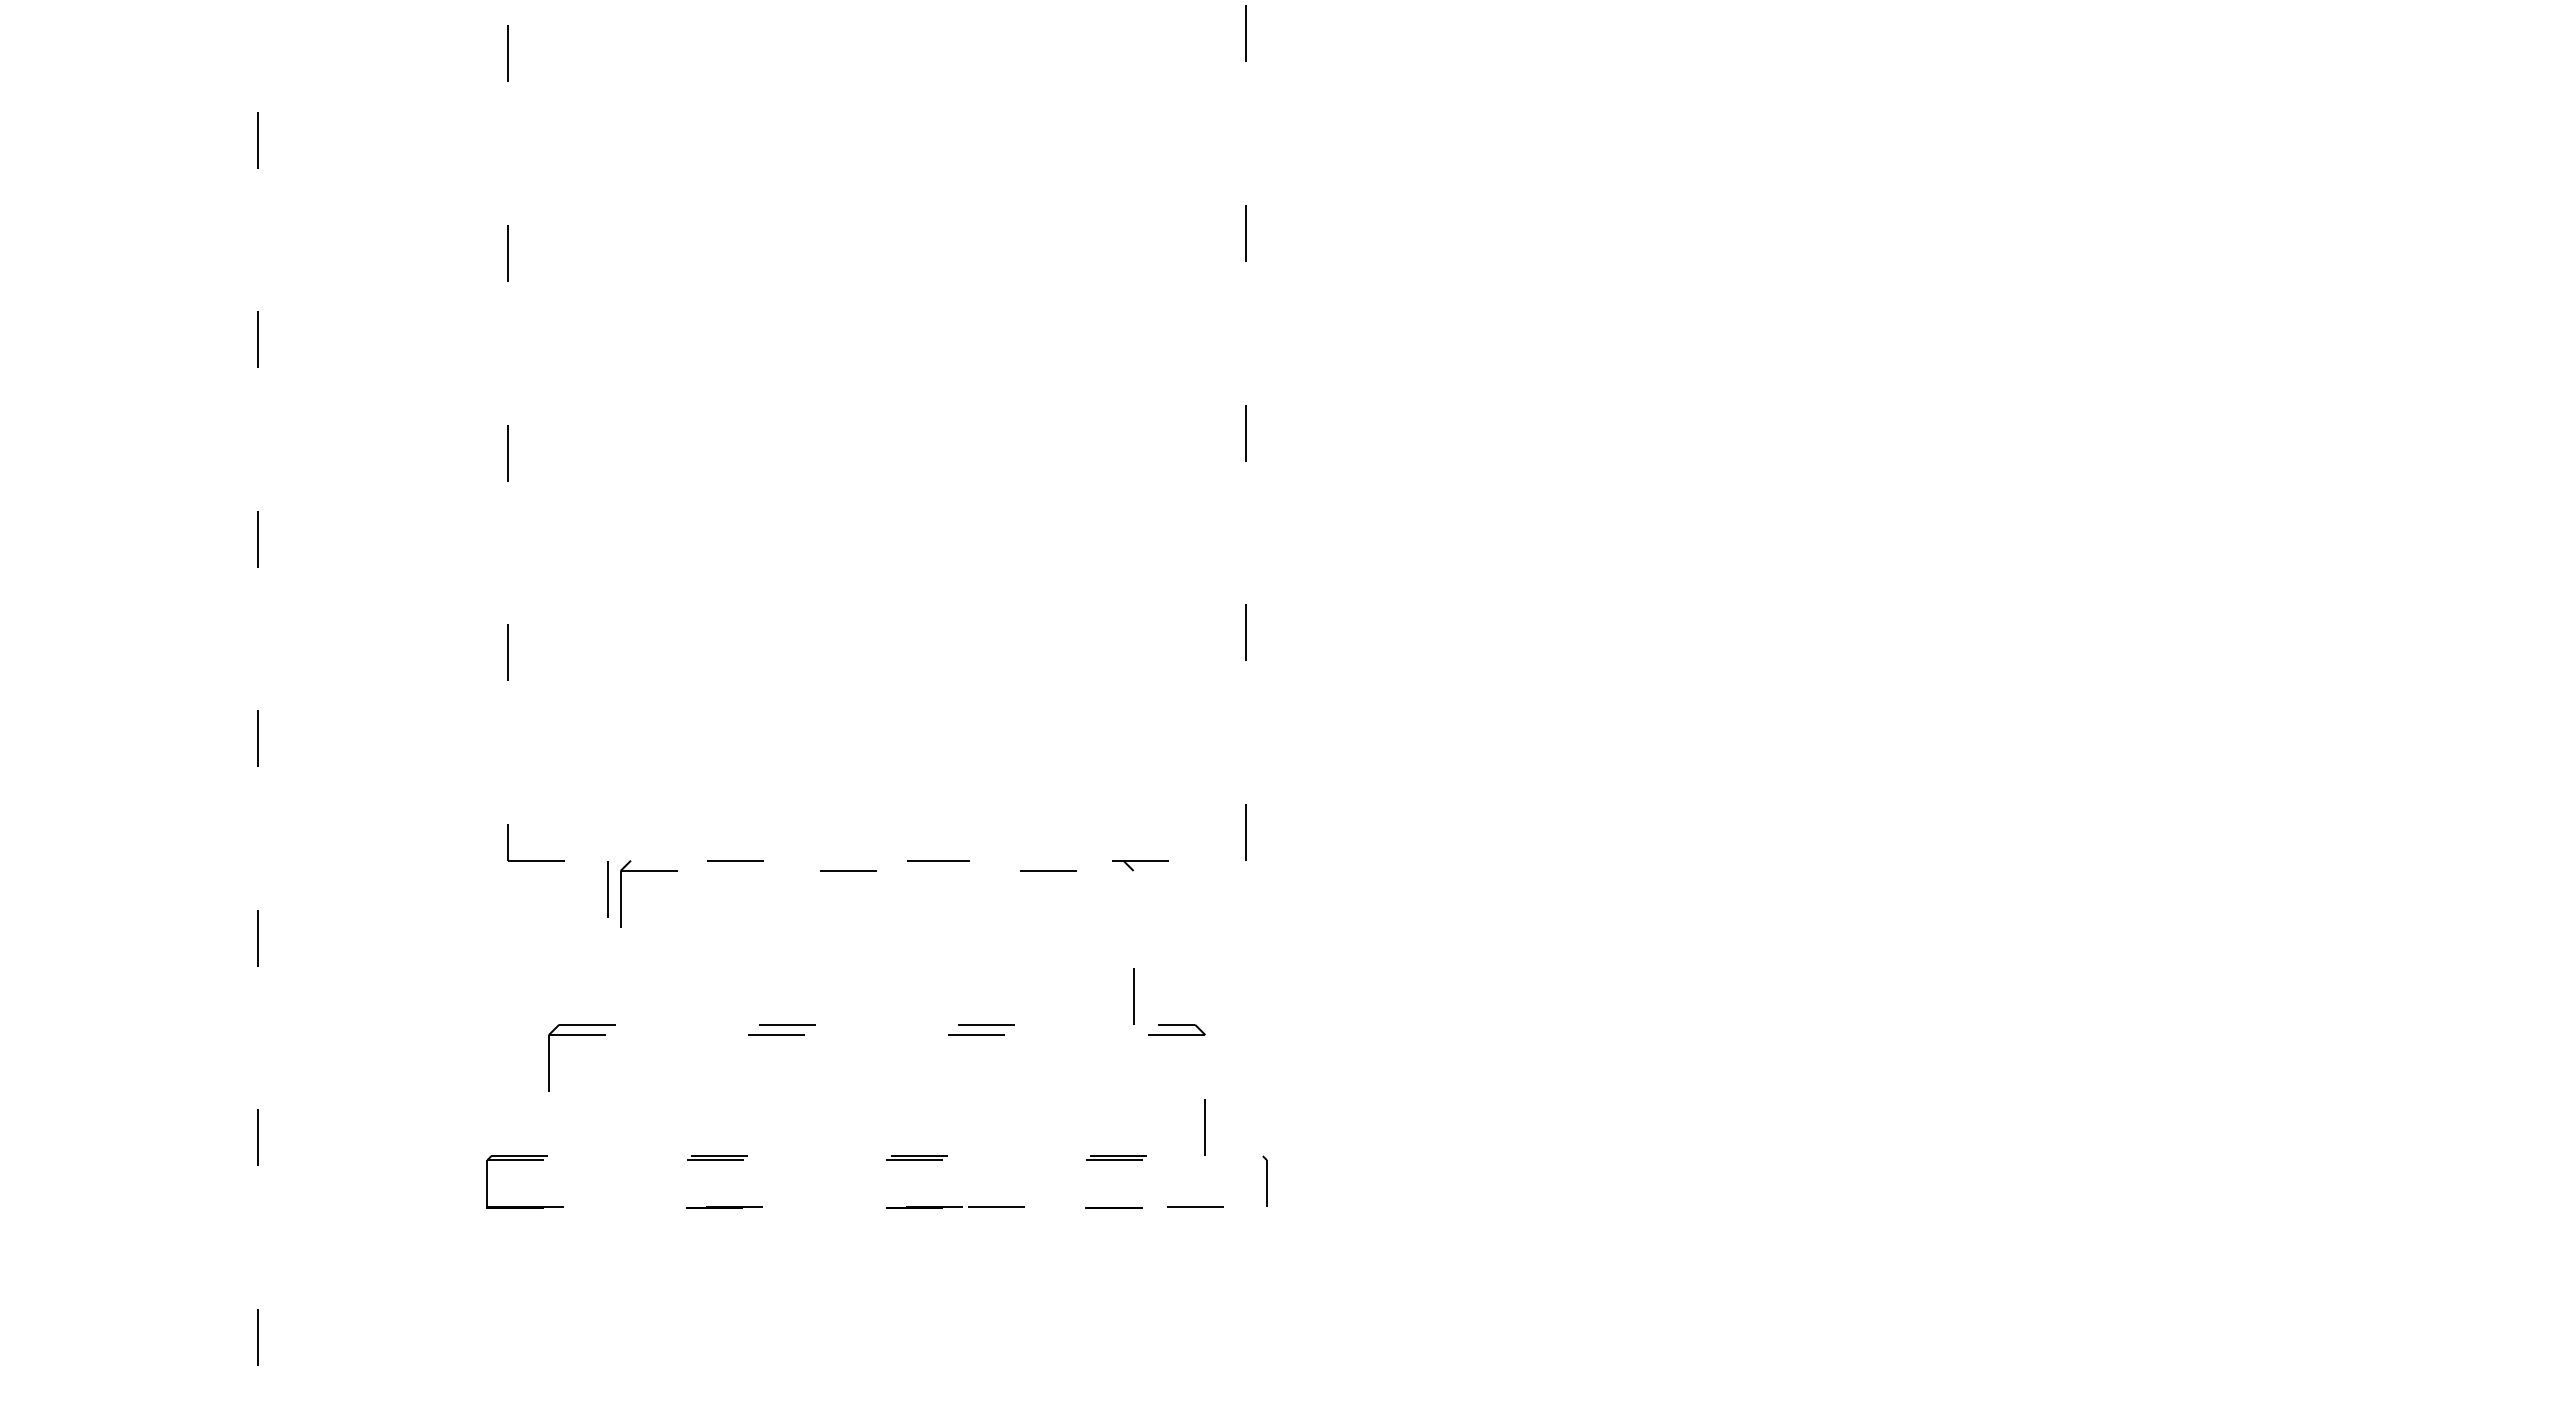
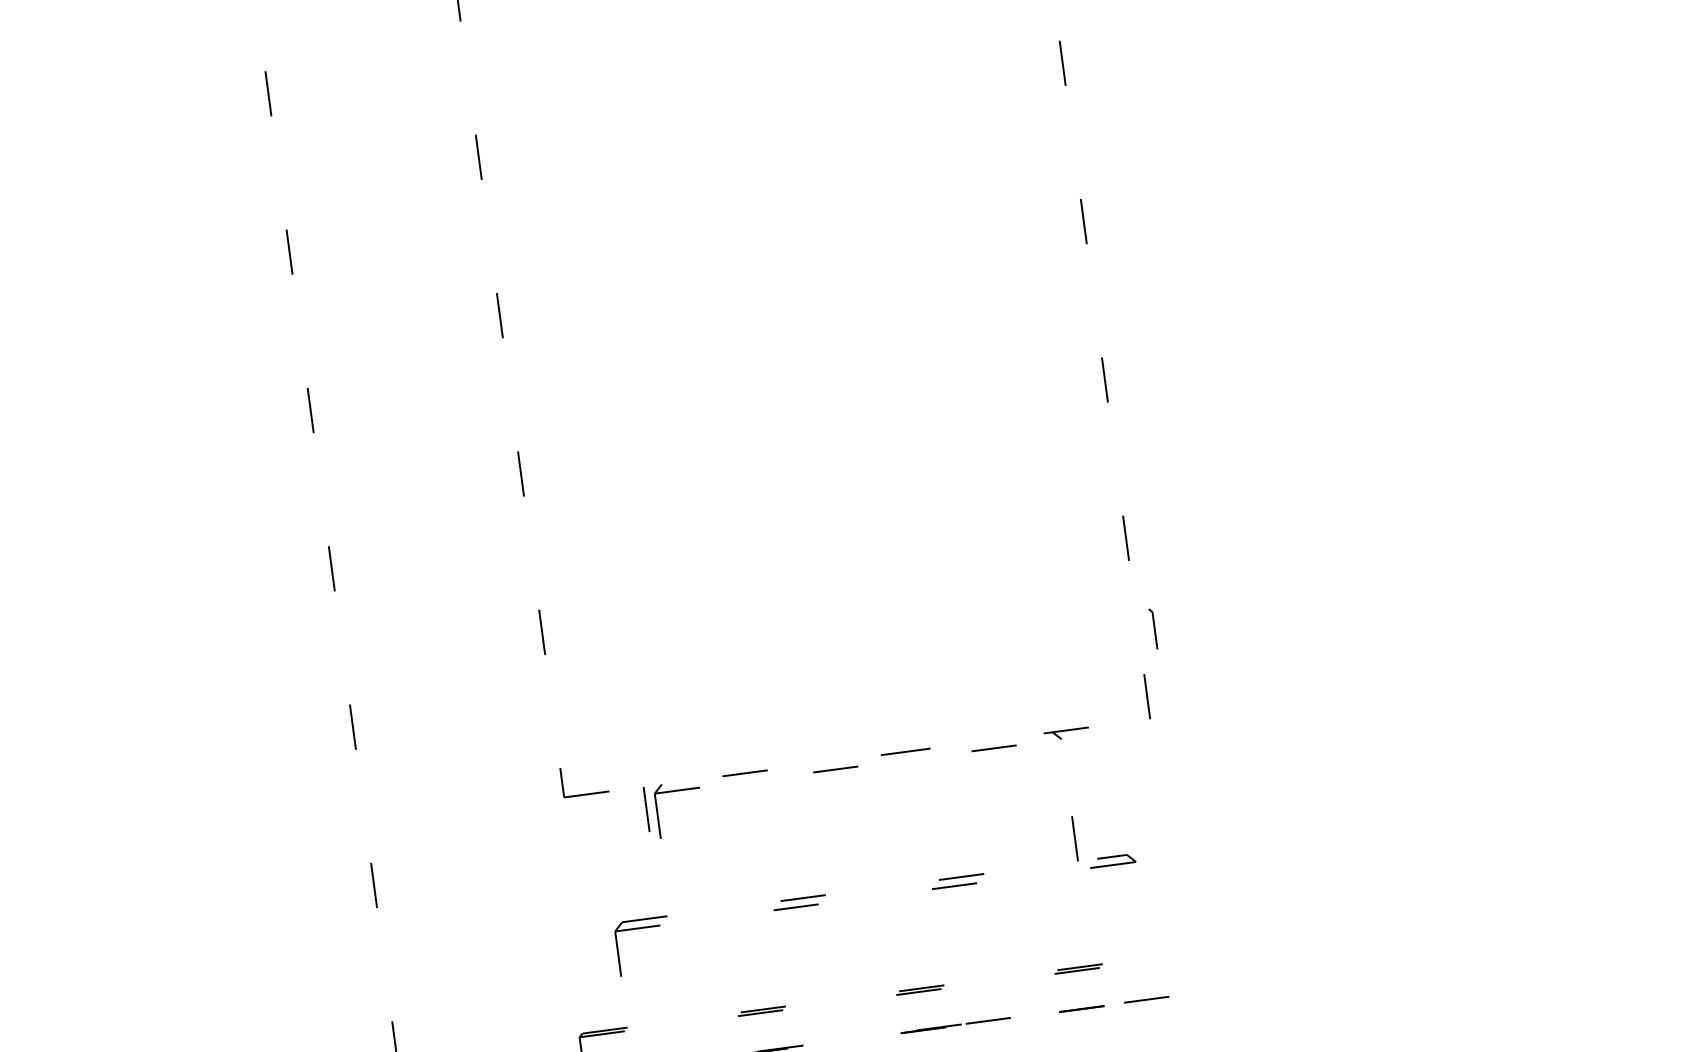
line: (1204, 1127) -> (1145, 935), removed
part: (1264, 1180) -> (1152, 628), moved

